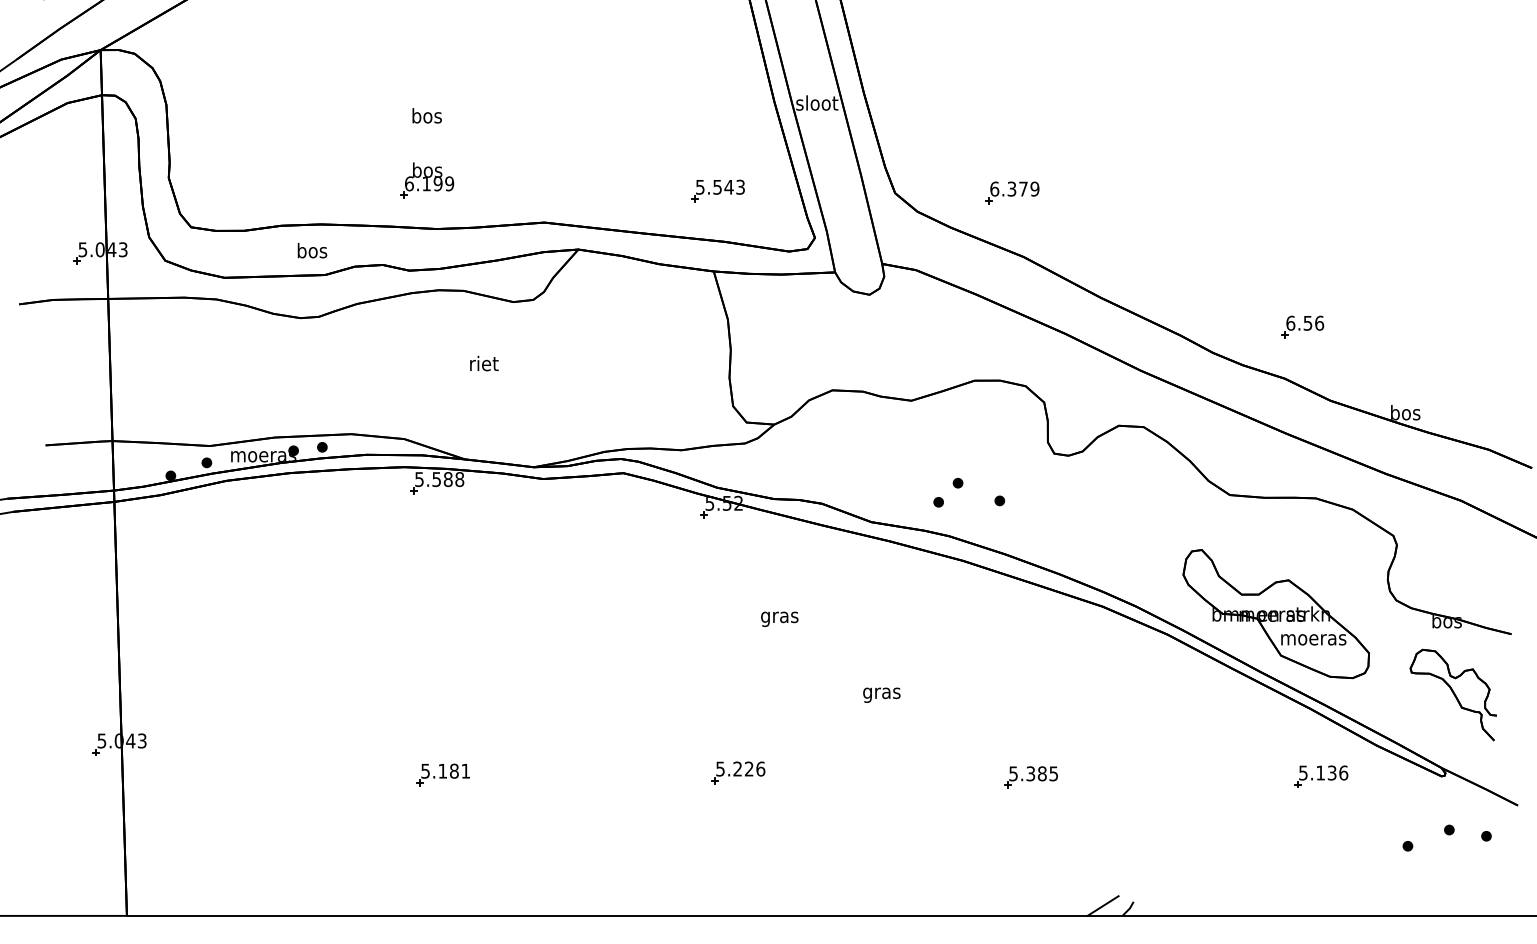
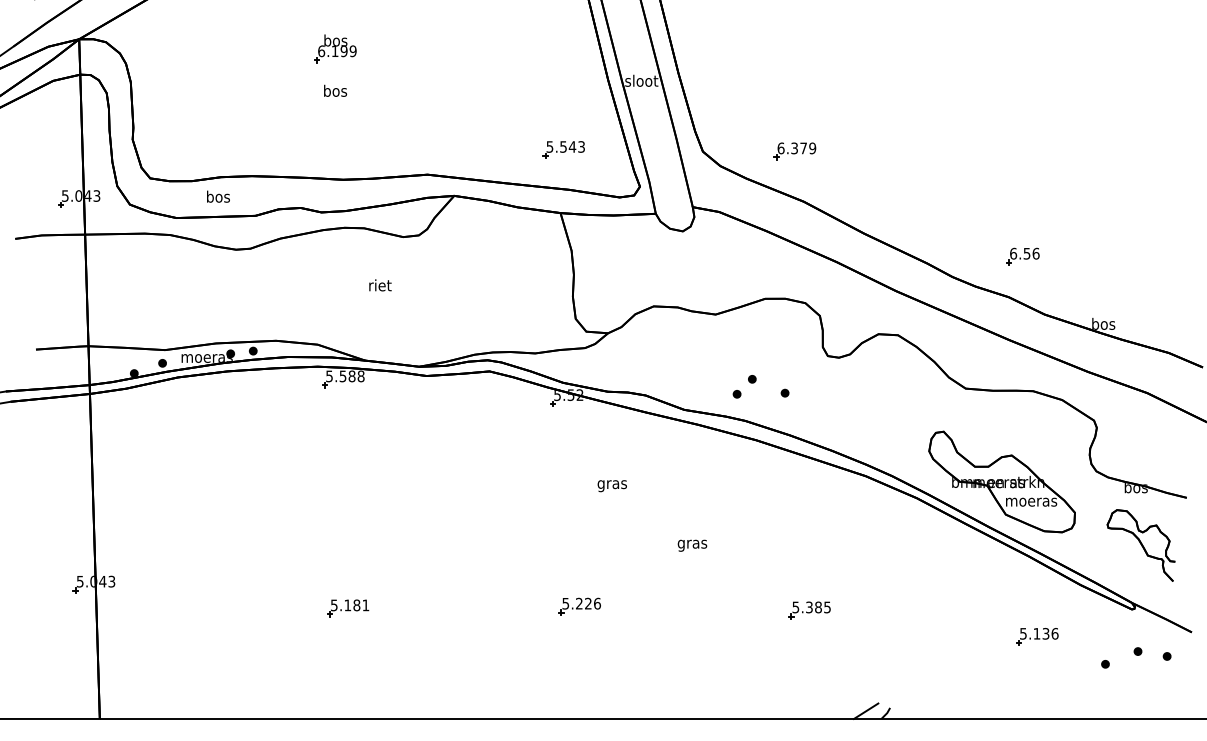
part: (427, 180) -> (335, 48), moved
text: (312, 250) -> (218, 196), moved
part: (1321, 776) -> (1037, 636), moved

